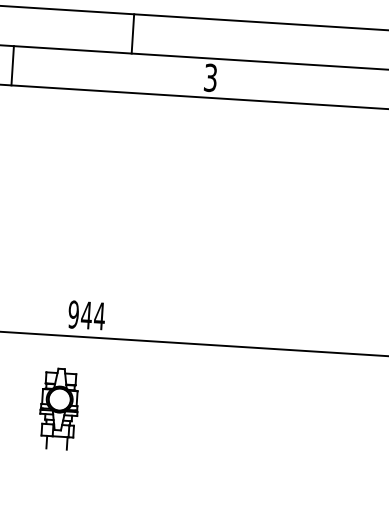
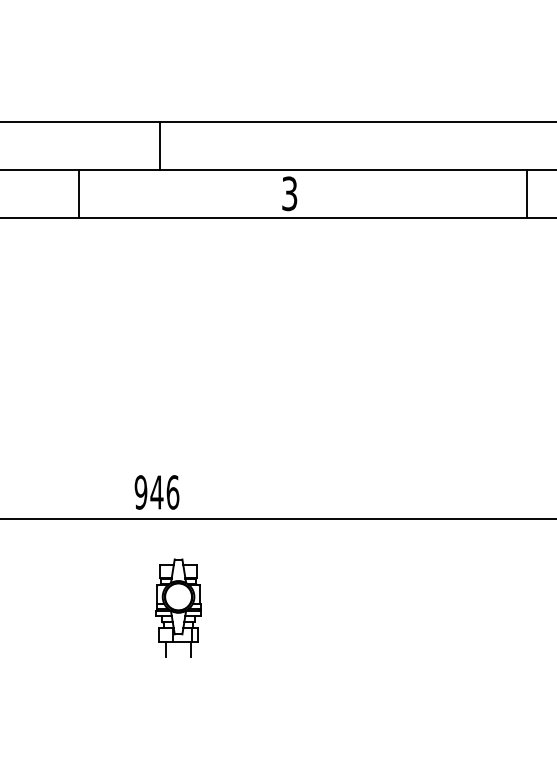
line: (132, 34) -> (159, 146), moved
line: (12, 66) -> (78, 194), moved
text: (99, 316) -> (172, 492), 944 -> 946
part: (59, 408) -> (178, 607), moved

